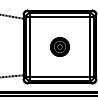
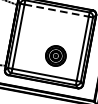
line: (60, 17) -> (57, 11), solid -> dashed
part: (59, 46) -> (55, 55), moved

